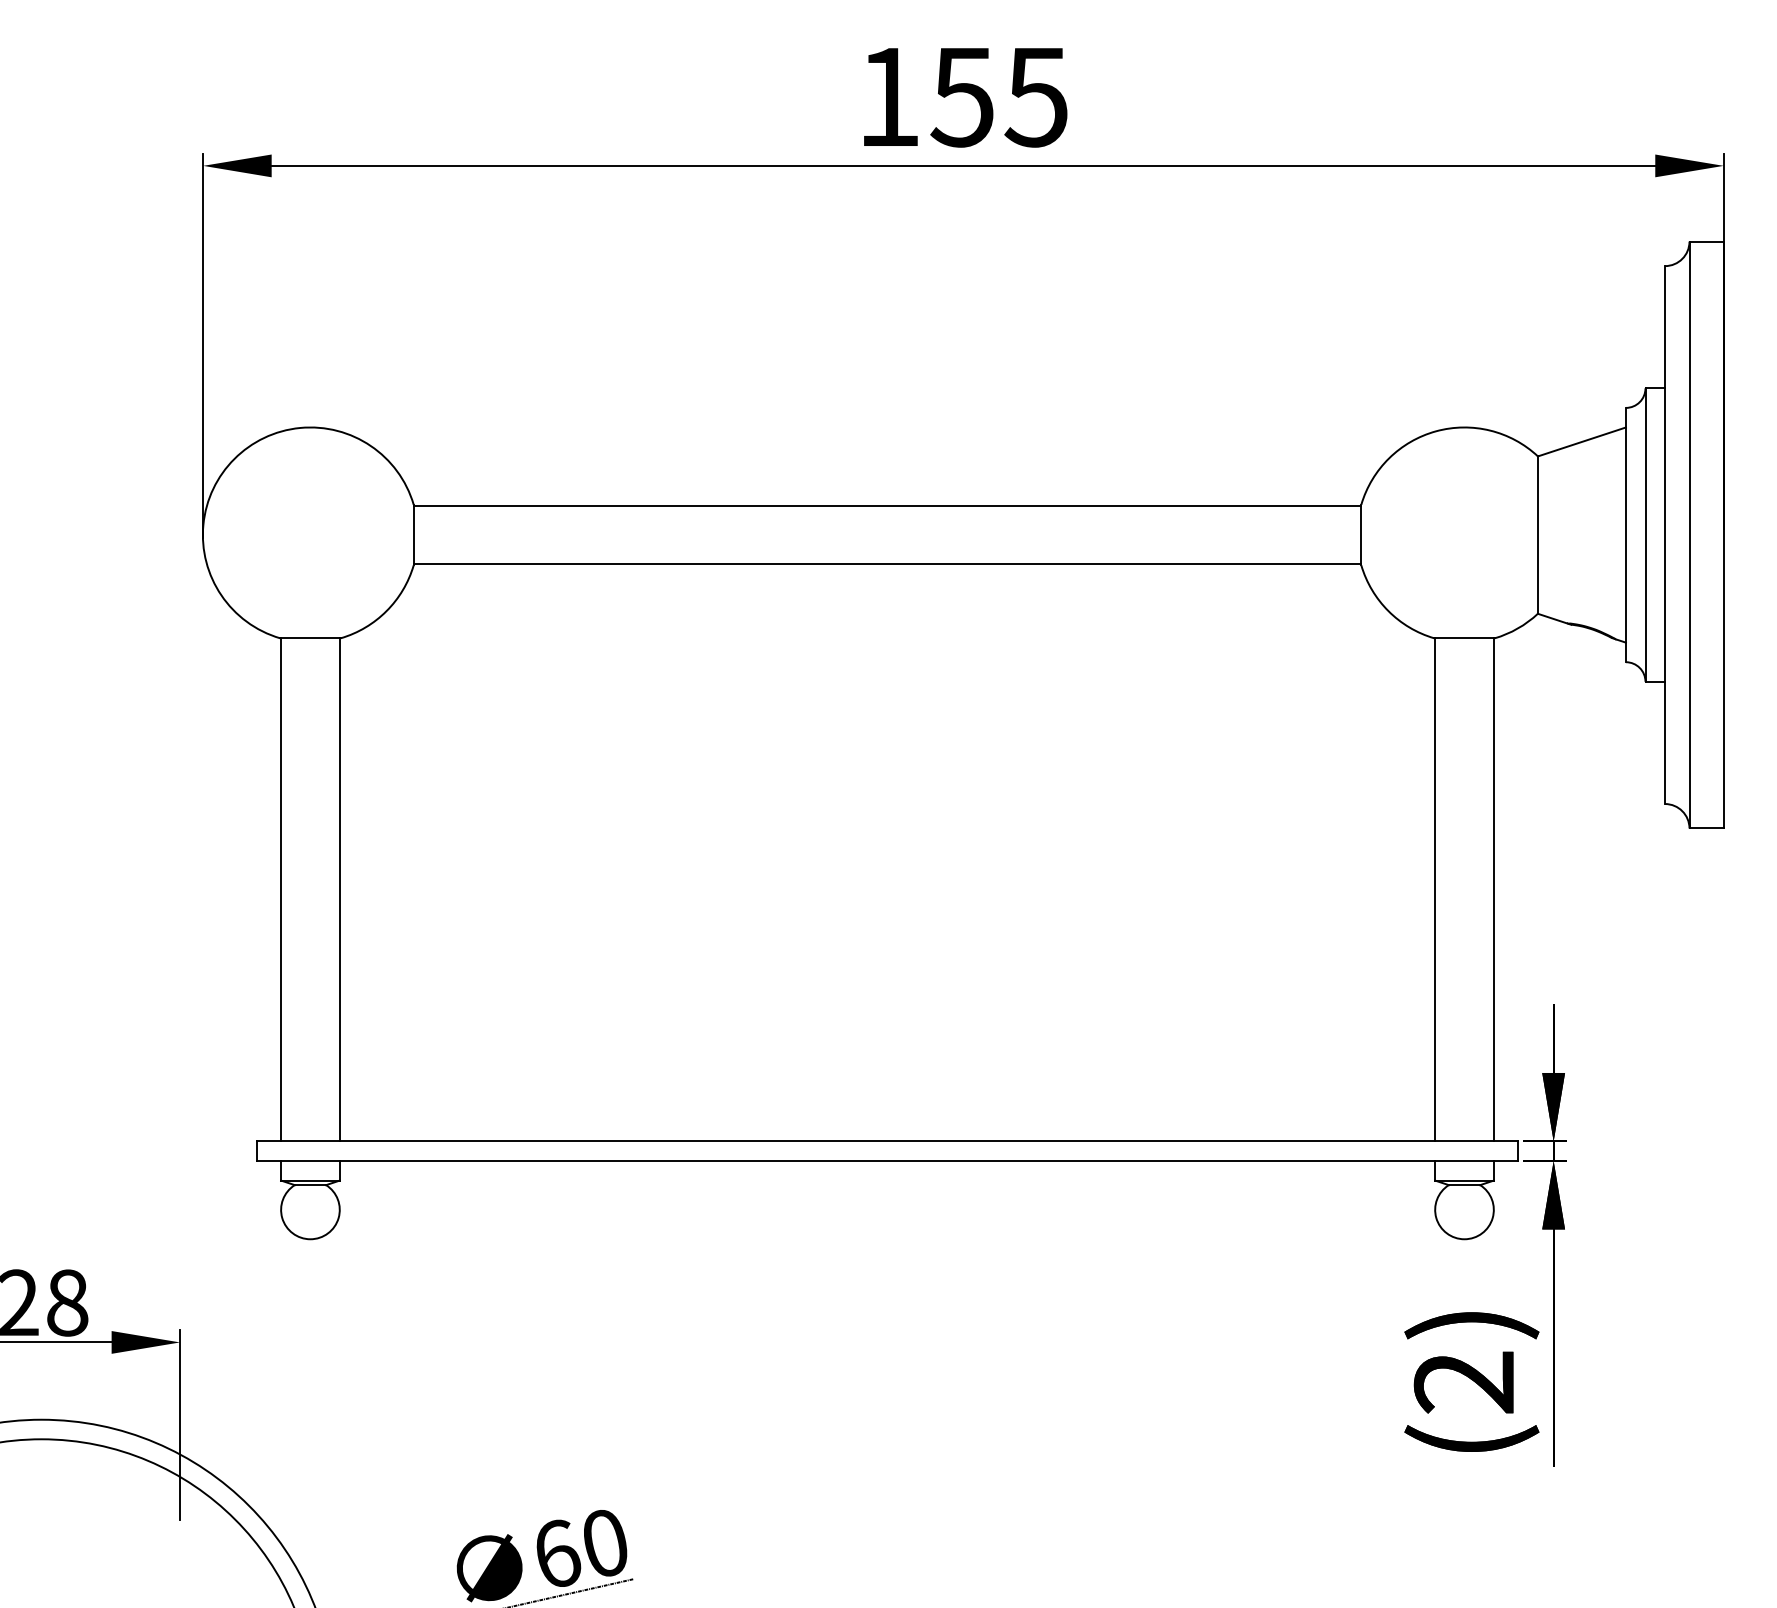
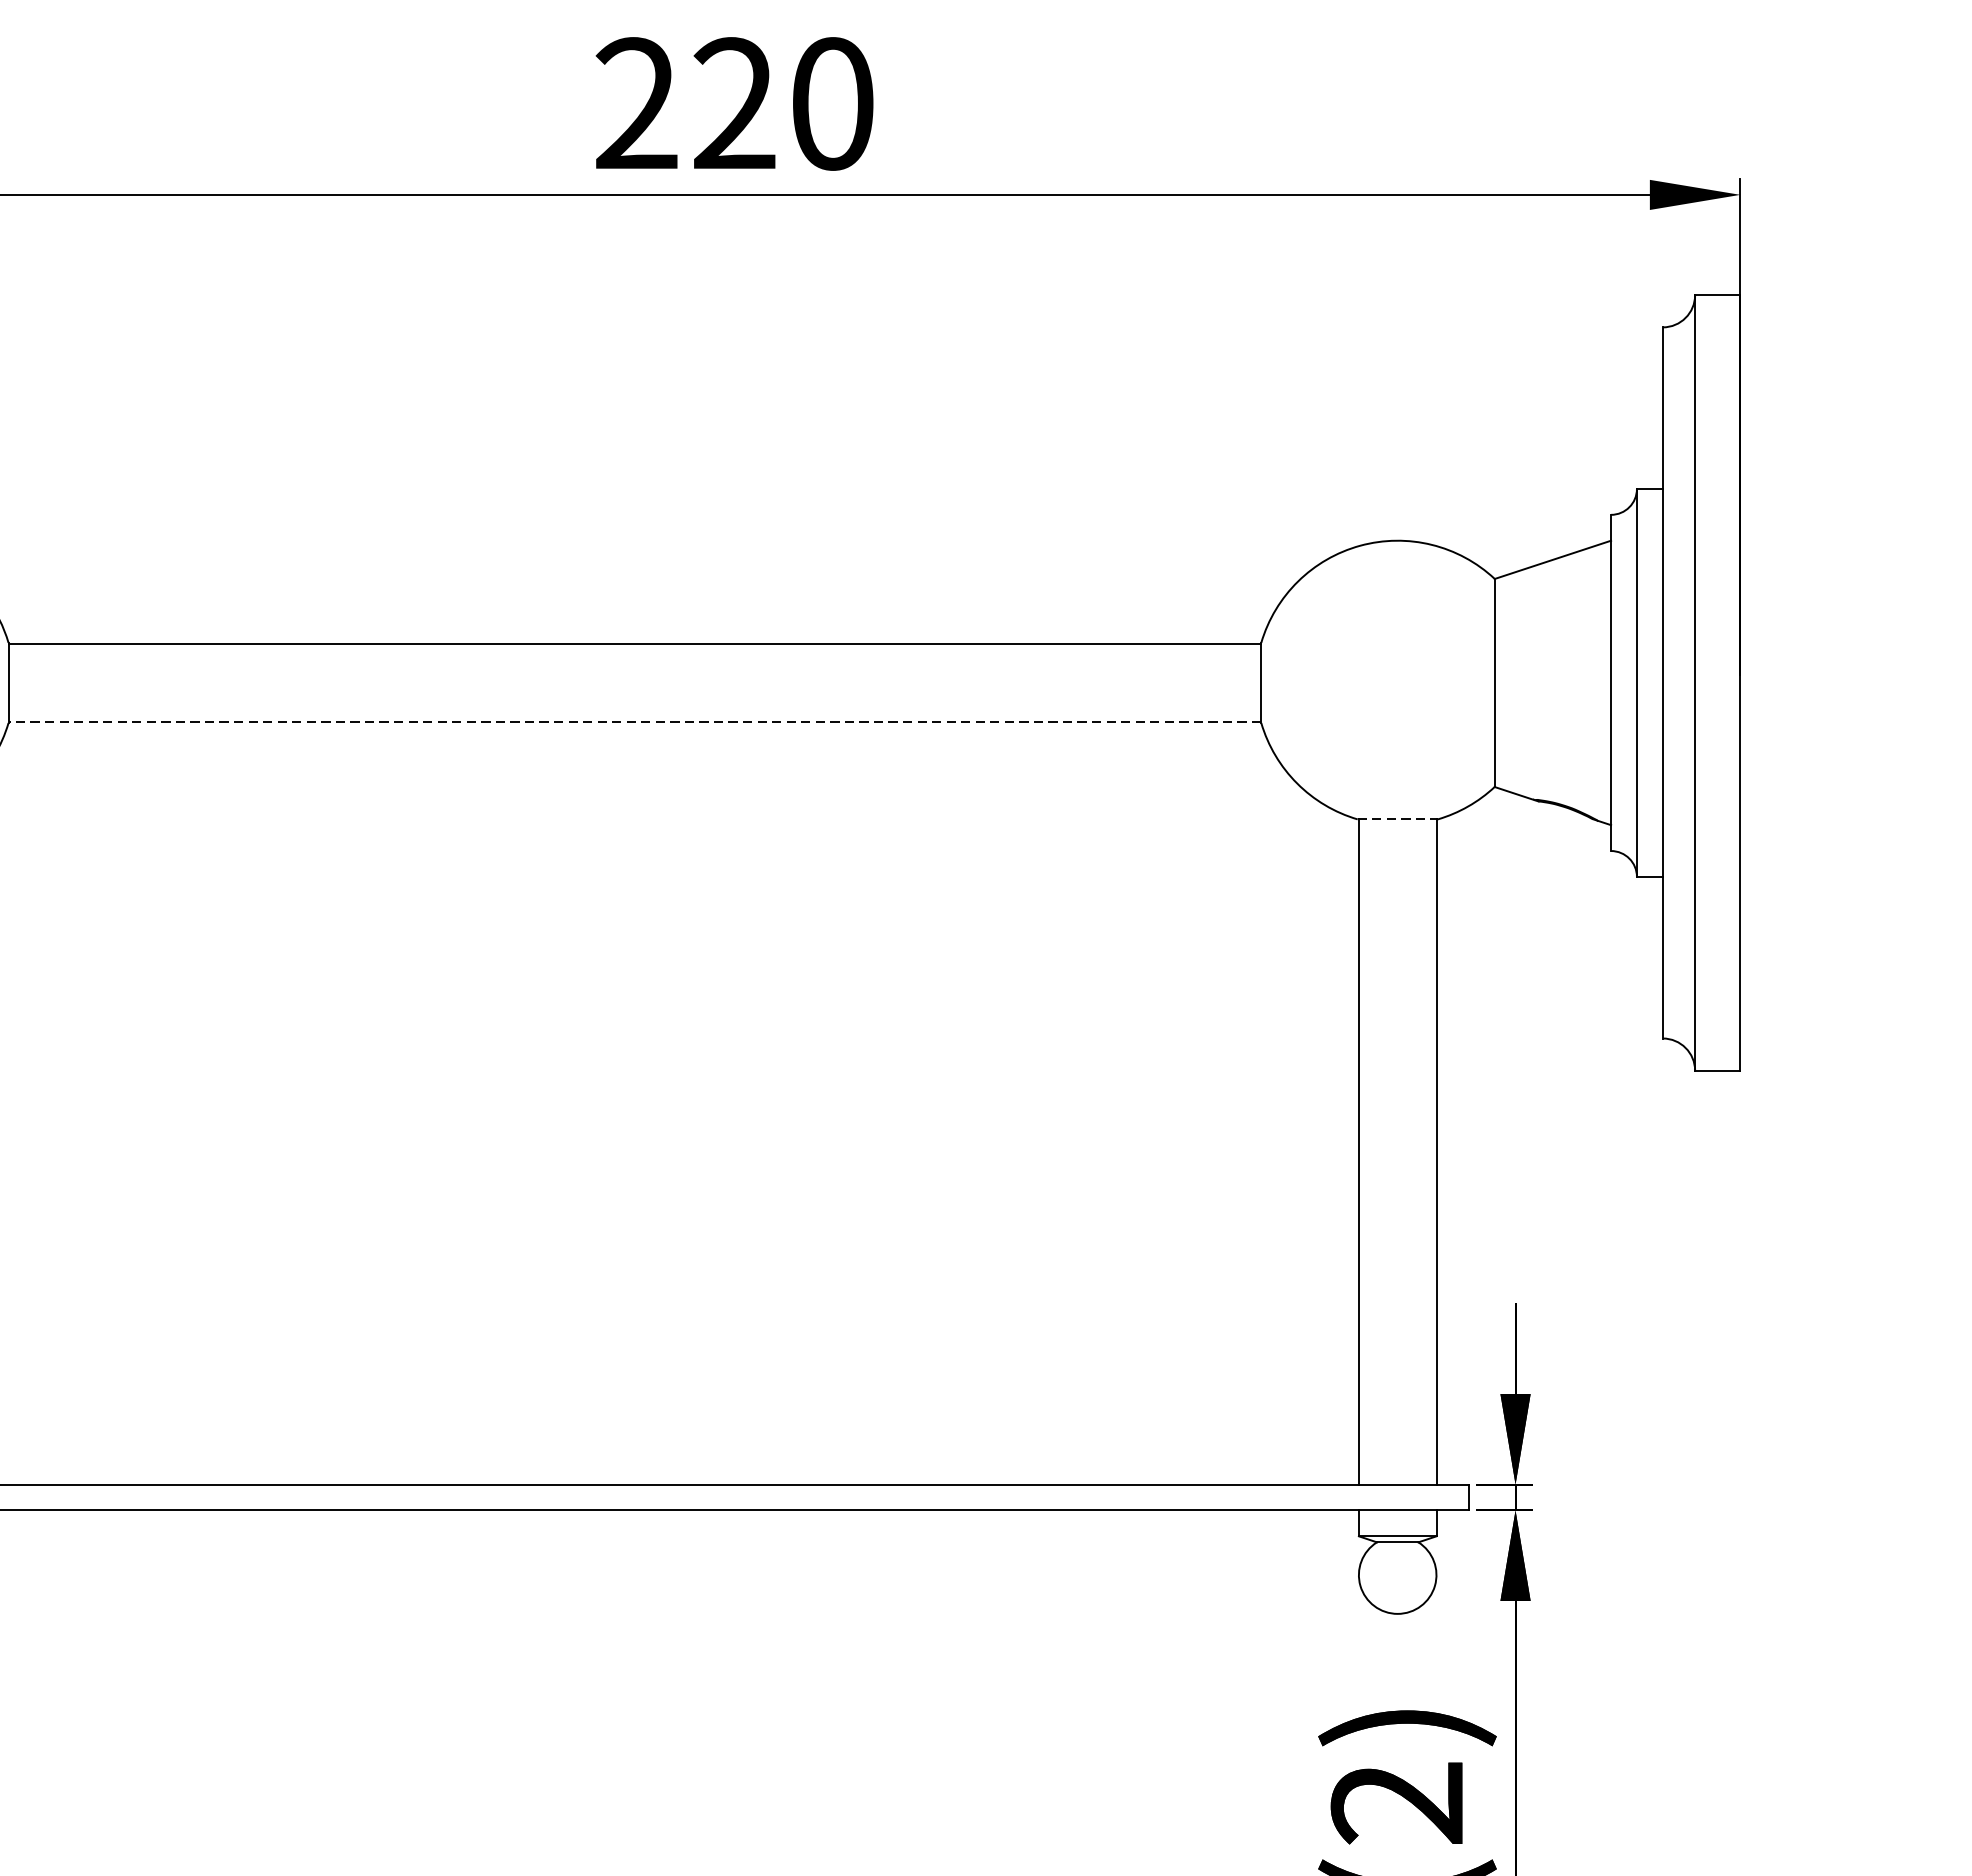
text: (962, 96) -> (734, 103), 155 -> 220
line: (887, 564) -> (634, 721), solid -> dashed
line: (1465, 638) -> (1399, 819), solid -> dashed

